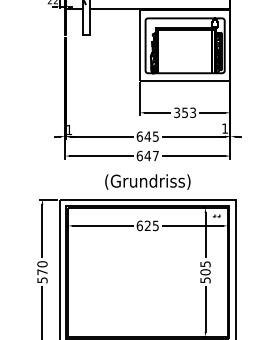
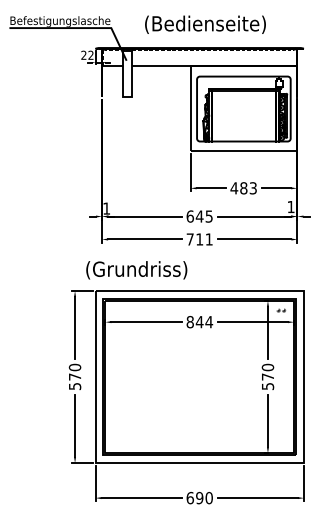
text: (180, 112) -> (238, 188), 353 -> 483
text: (147, 156) -> (199, 239), 647 -> 711
text: (147, 182) -> (136, 270), moved
text: (147, 226) -> (199, 322), 625 -> 844
text: (205, 267) -> (267, 371), 505 -> 570

